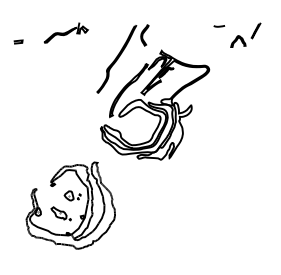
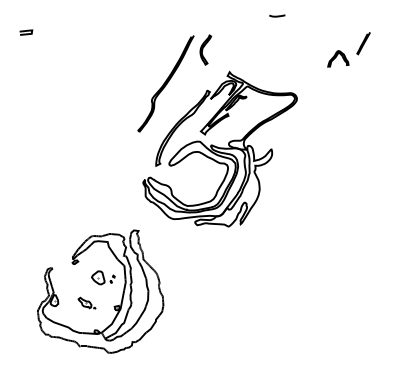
line: (219, 26) -> (277, 16), moved
part: (65, 32) -> (93, 46), removed
curve: (18, 41) -> (26, 31), moved
part: (60, 213) -> (86, 302), size x0.6

